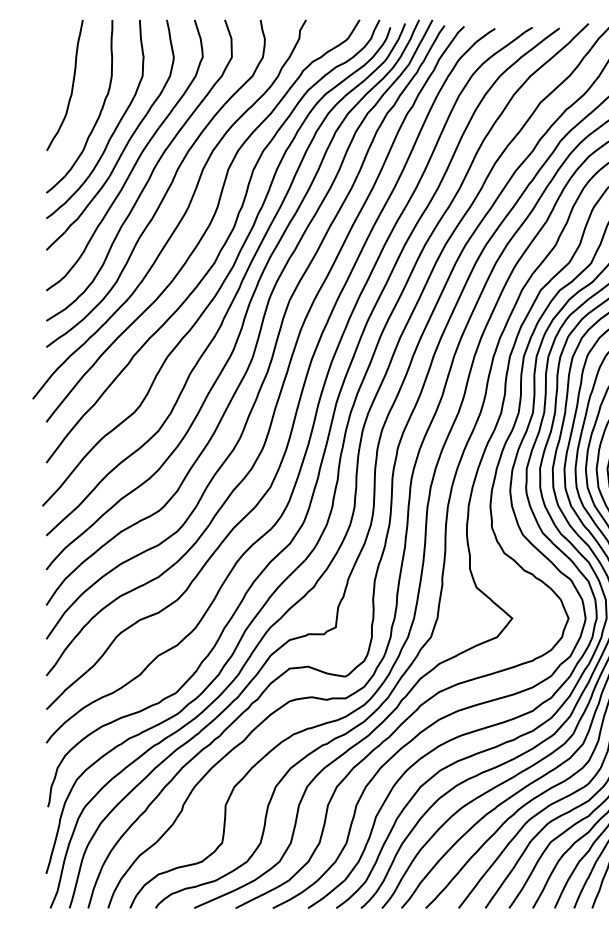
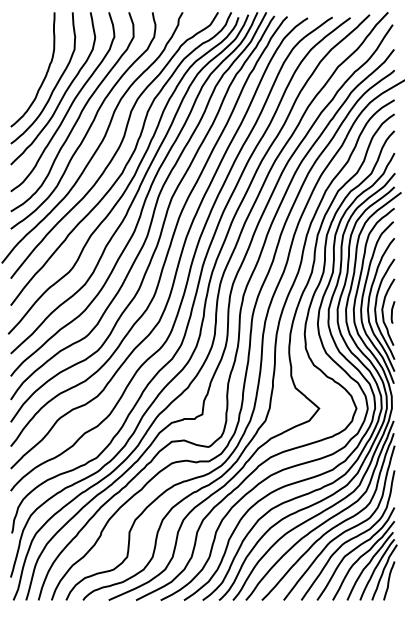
curve: (71, 85) -> (27, 55), removed

